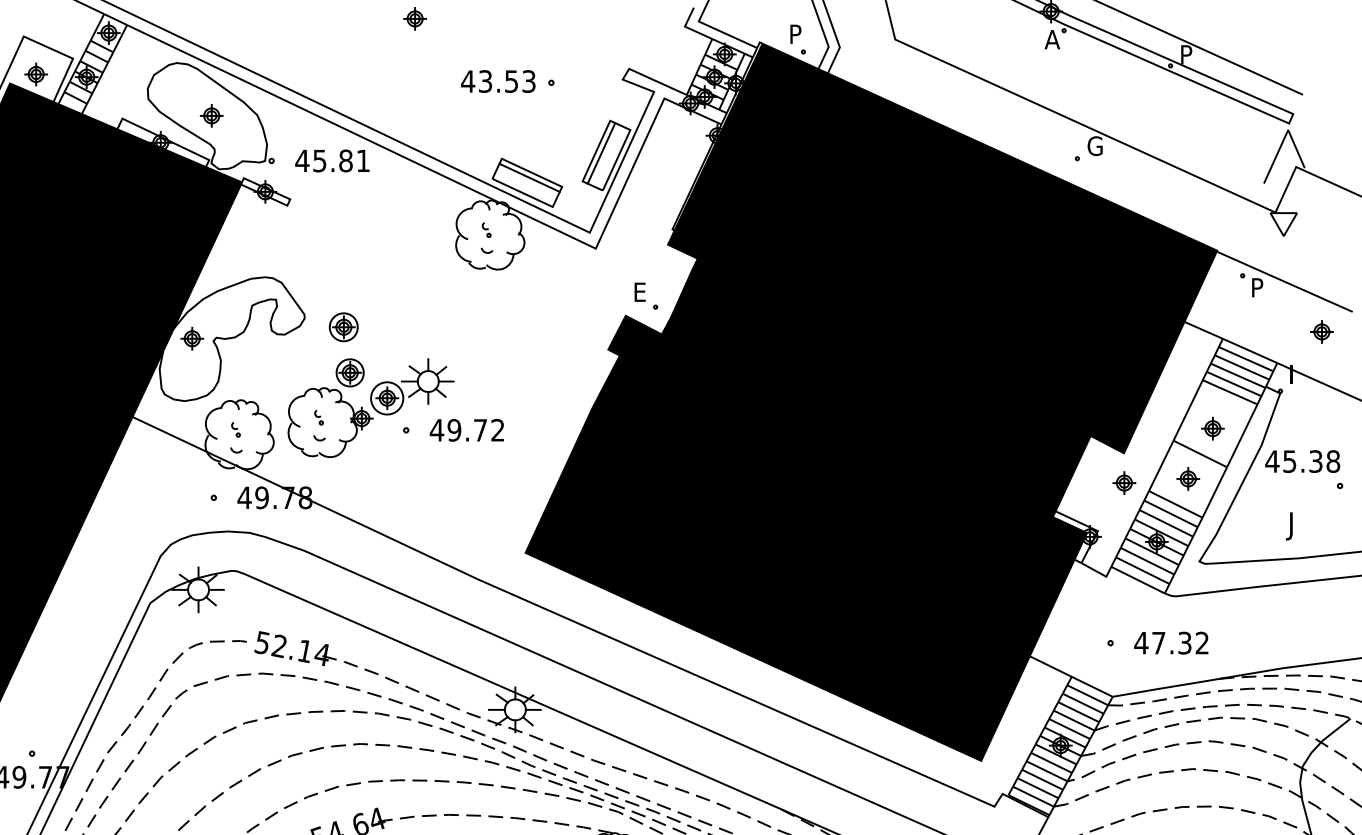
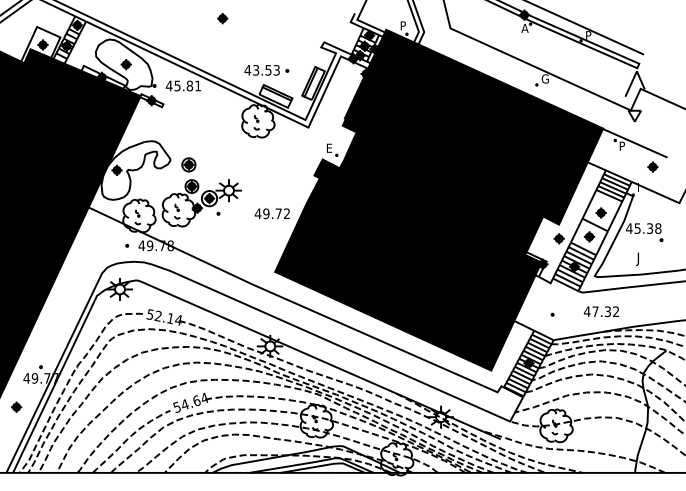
part: (507, 81) -> (266, 70), moved
text: (465, 429) -> (271, 213), moved
text: (1169, 642) -> (600, 311), moved

